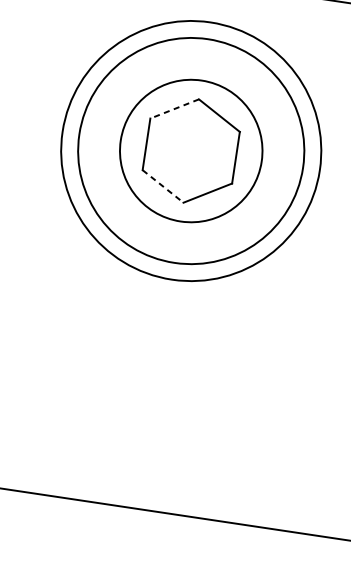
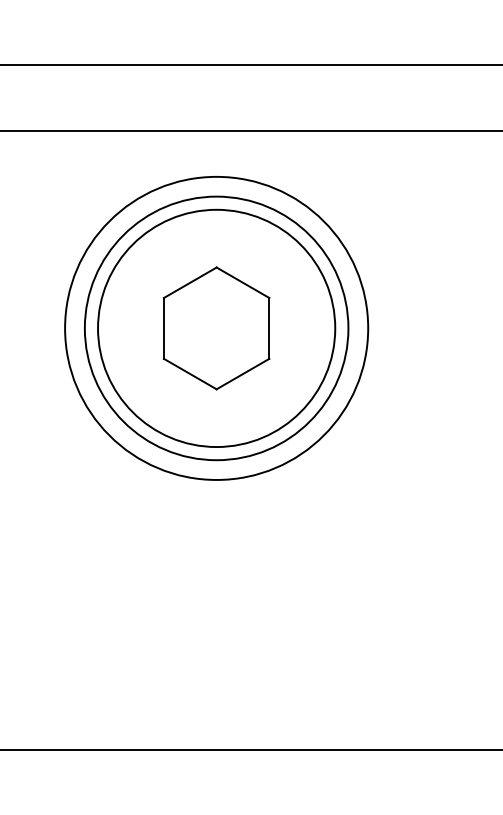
line: (173, 109) -> (189, 283), dashed -> solid
circle: (191, 151) -> (216, 328), size x1.43
line: (163, 186) -> (190, 374), dashed -> solid

